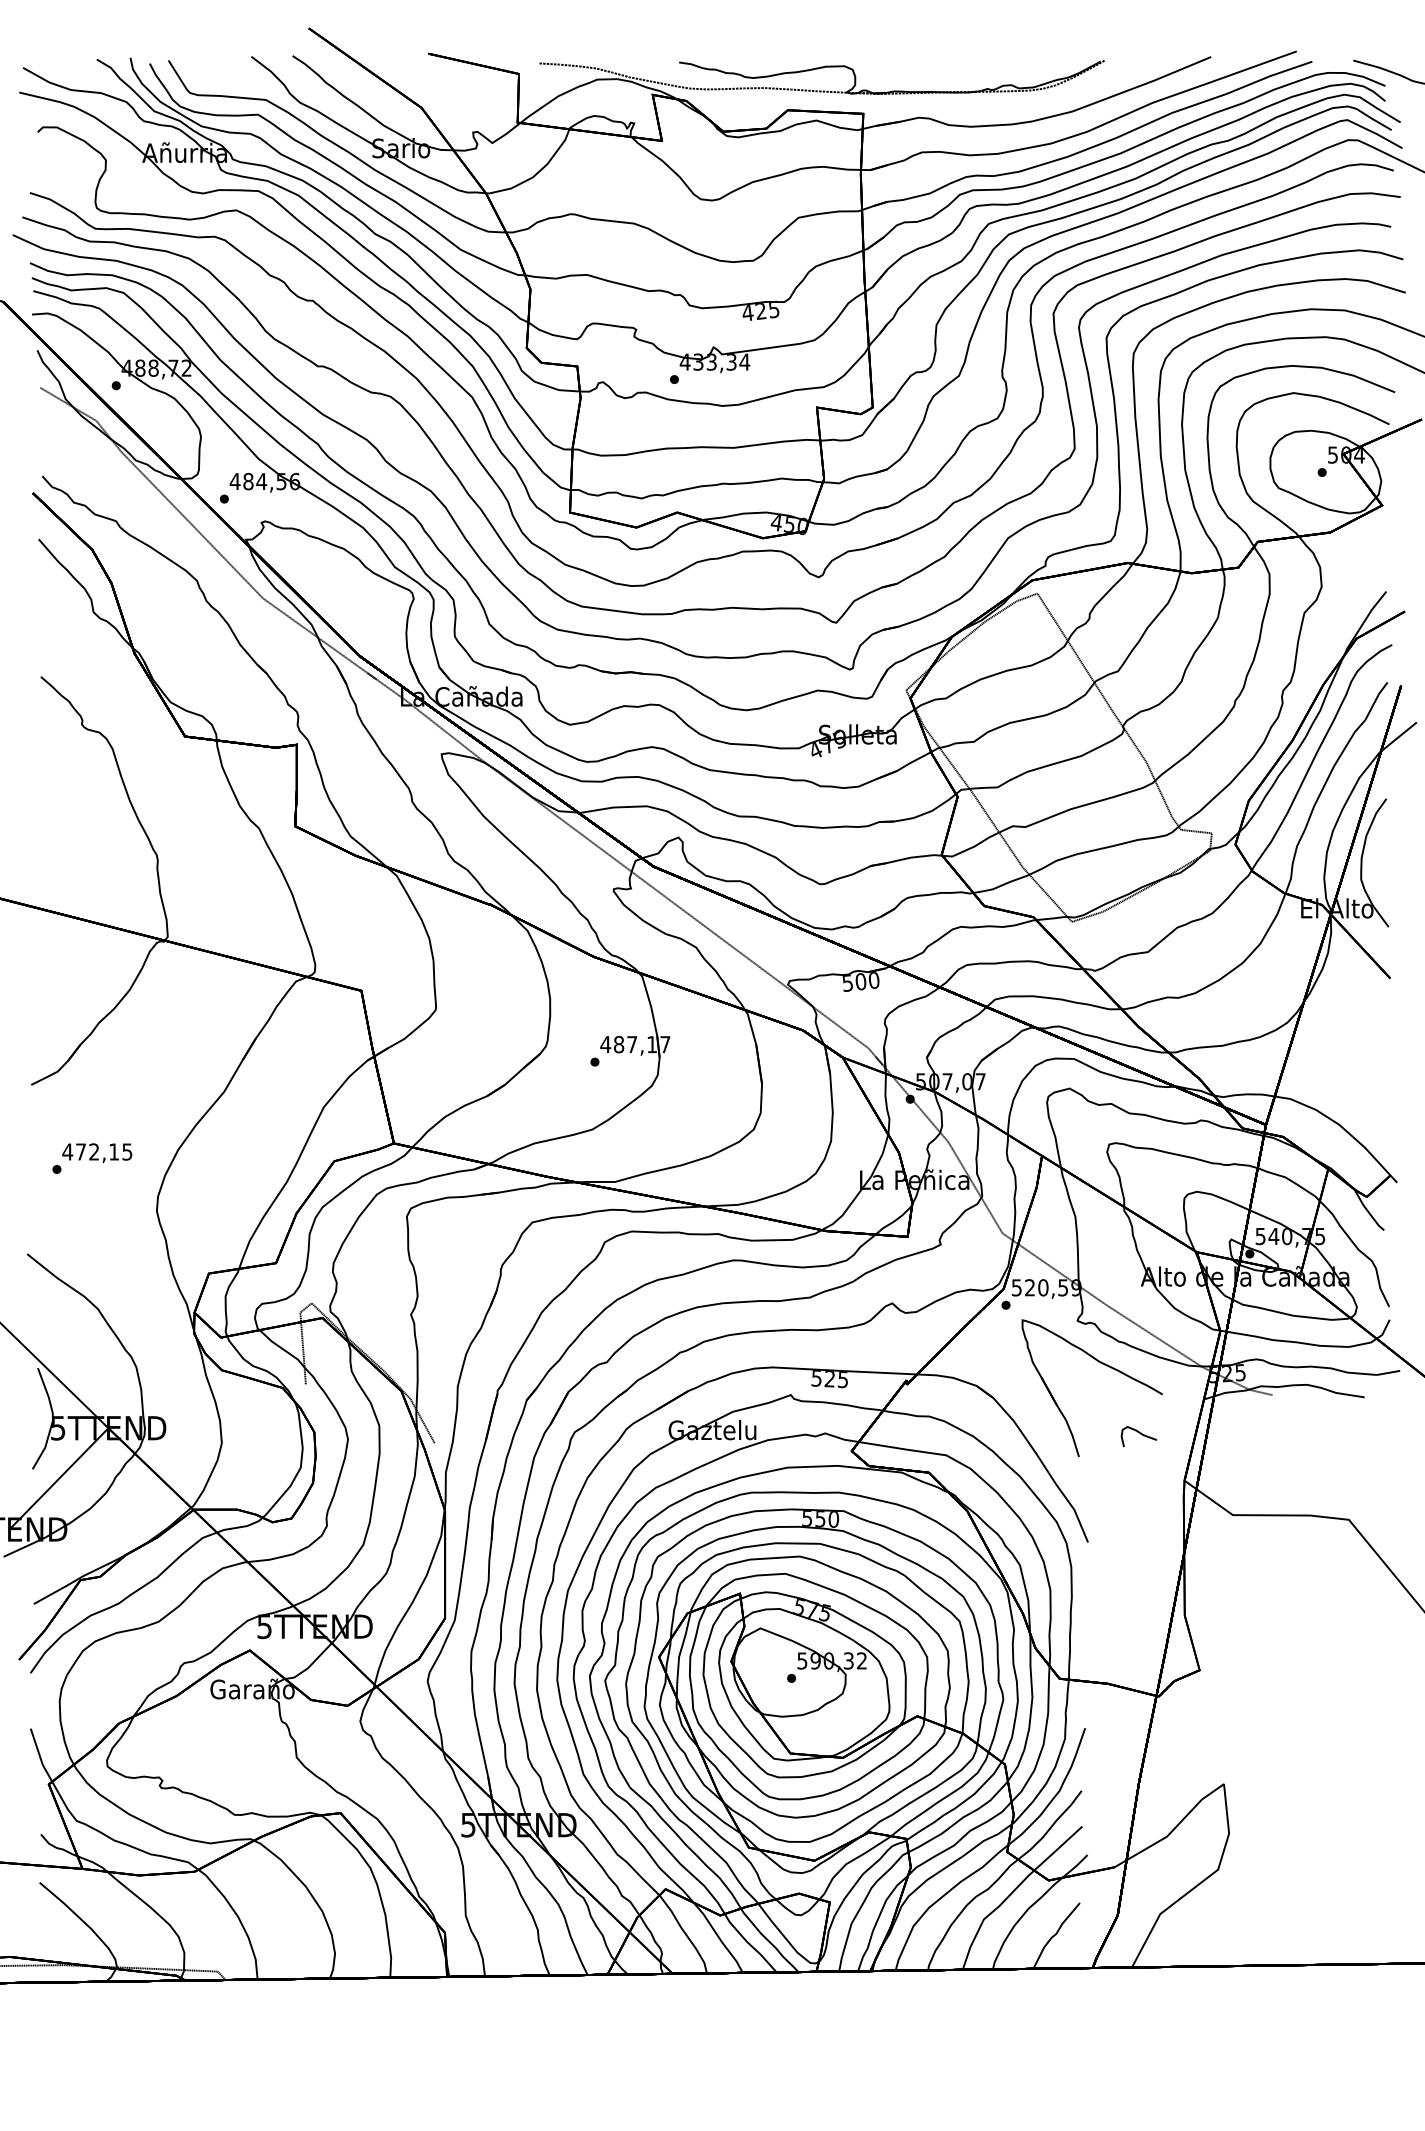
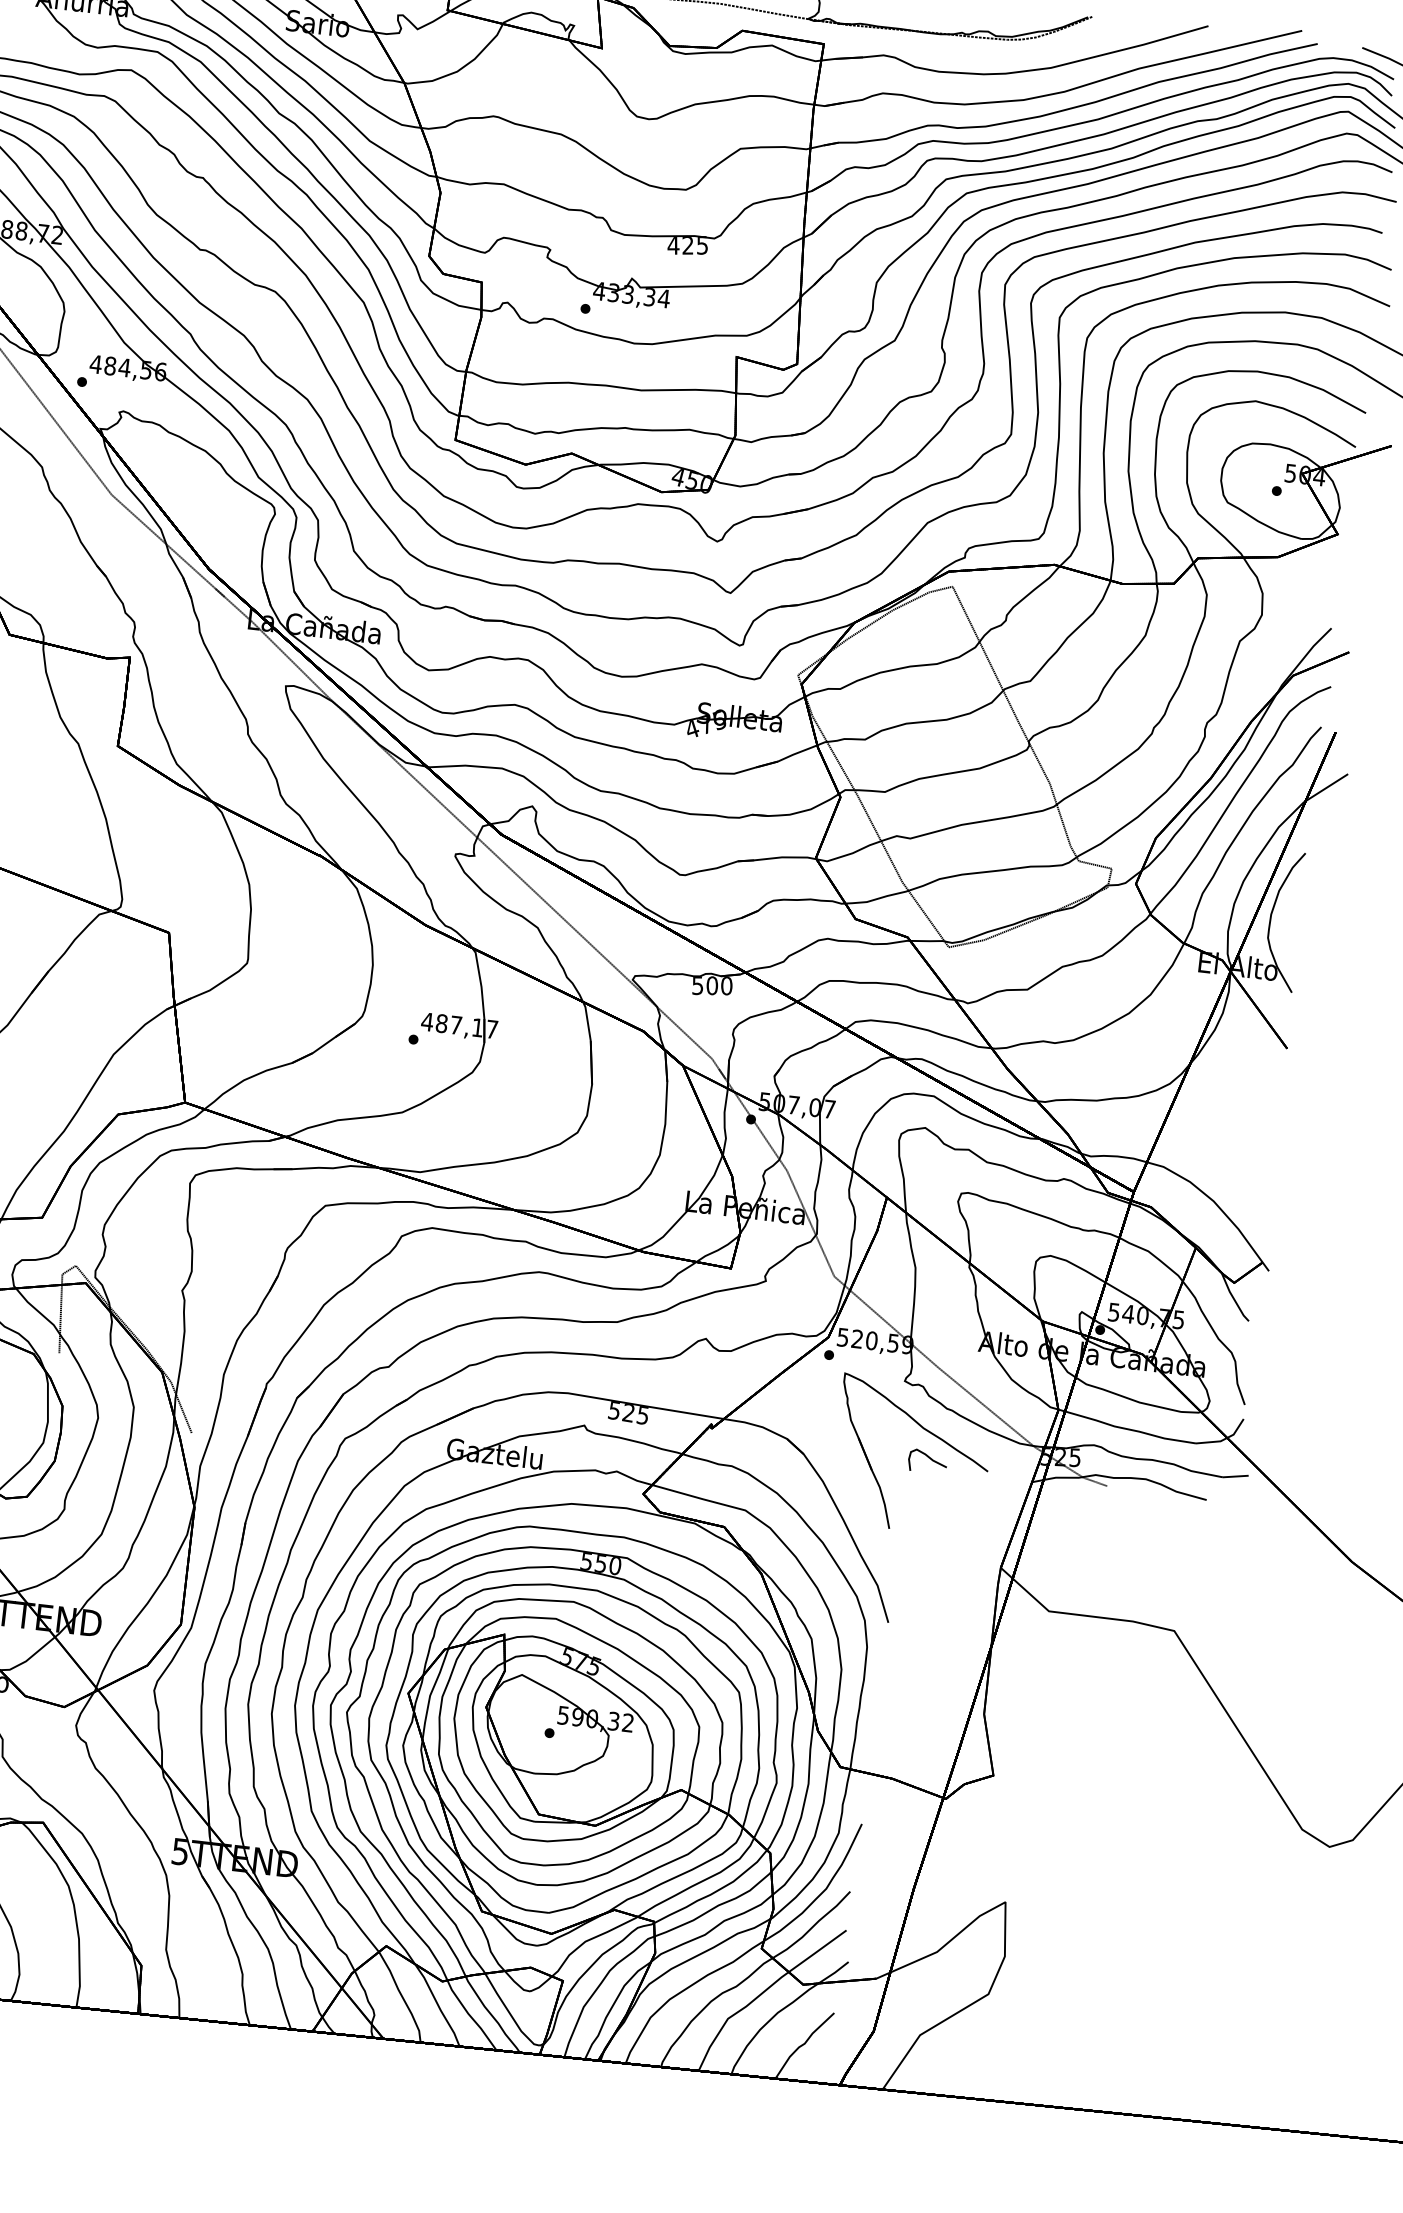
curve: (1140, 1434) -> (929, 1459), moved

